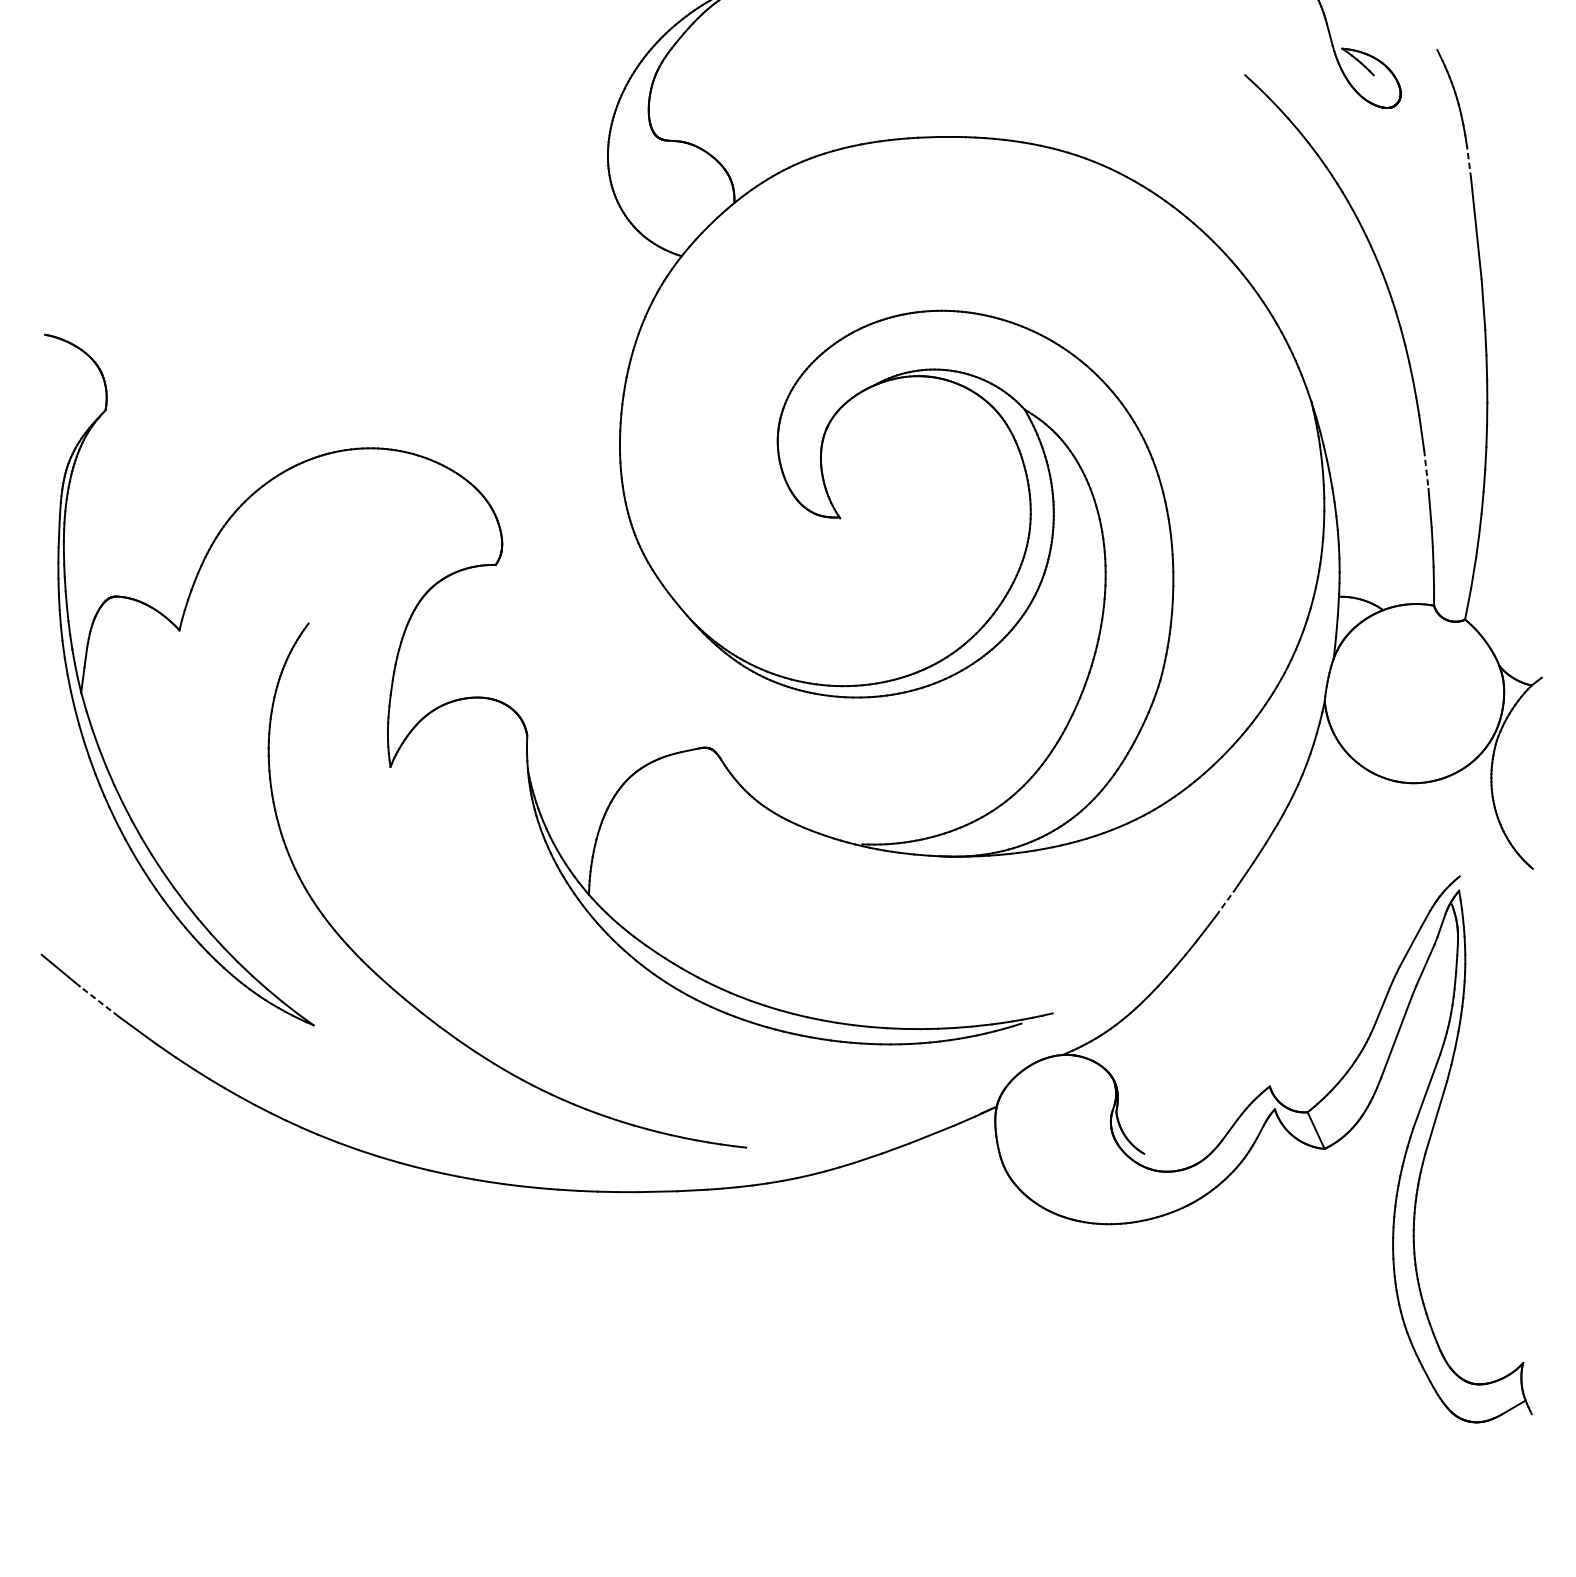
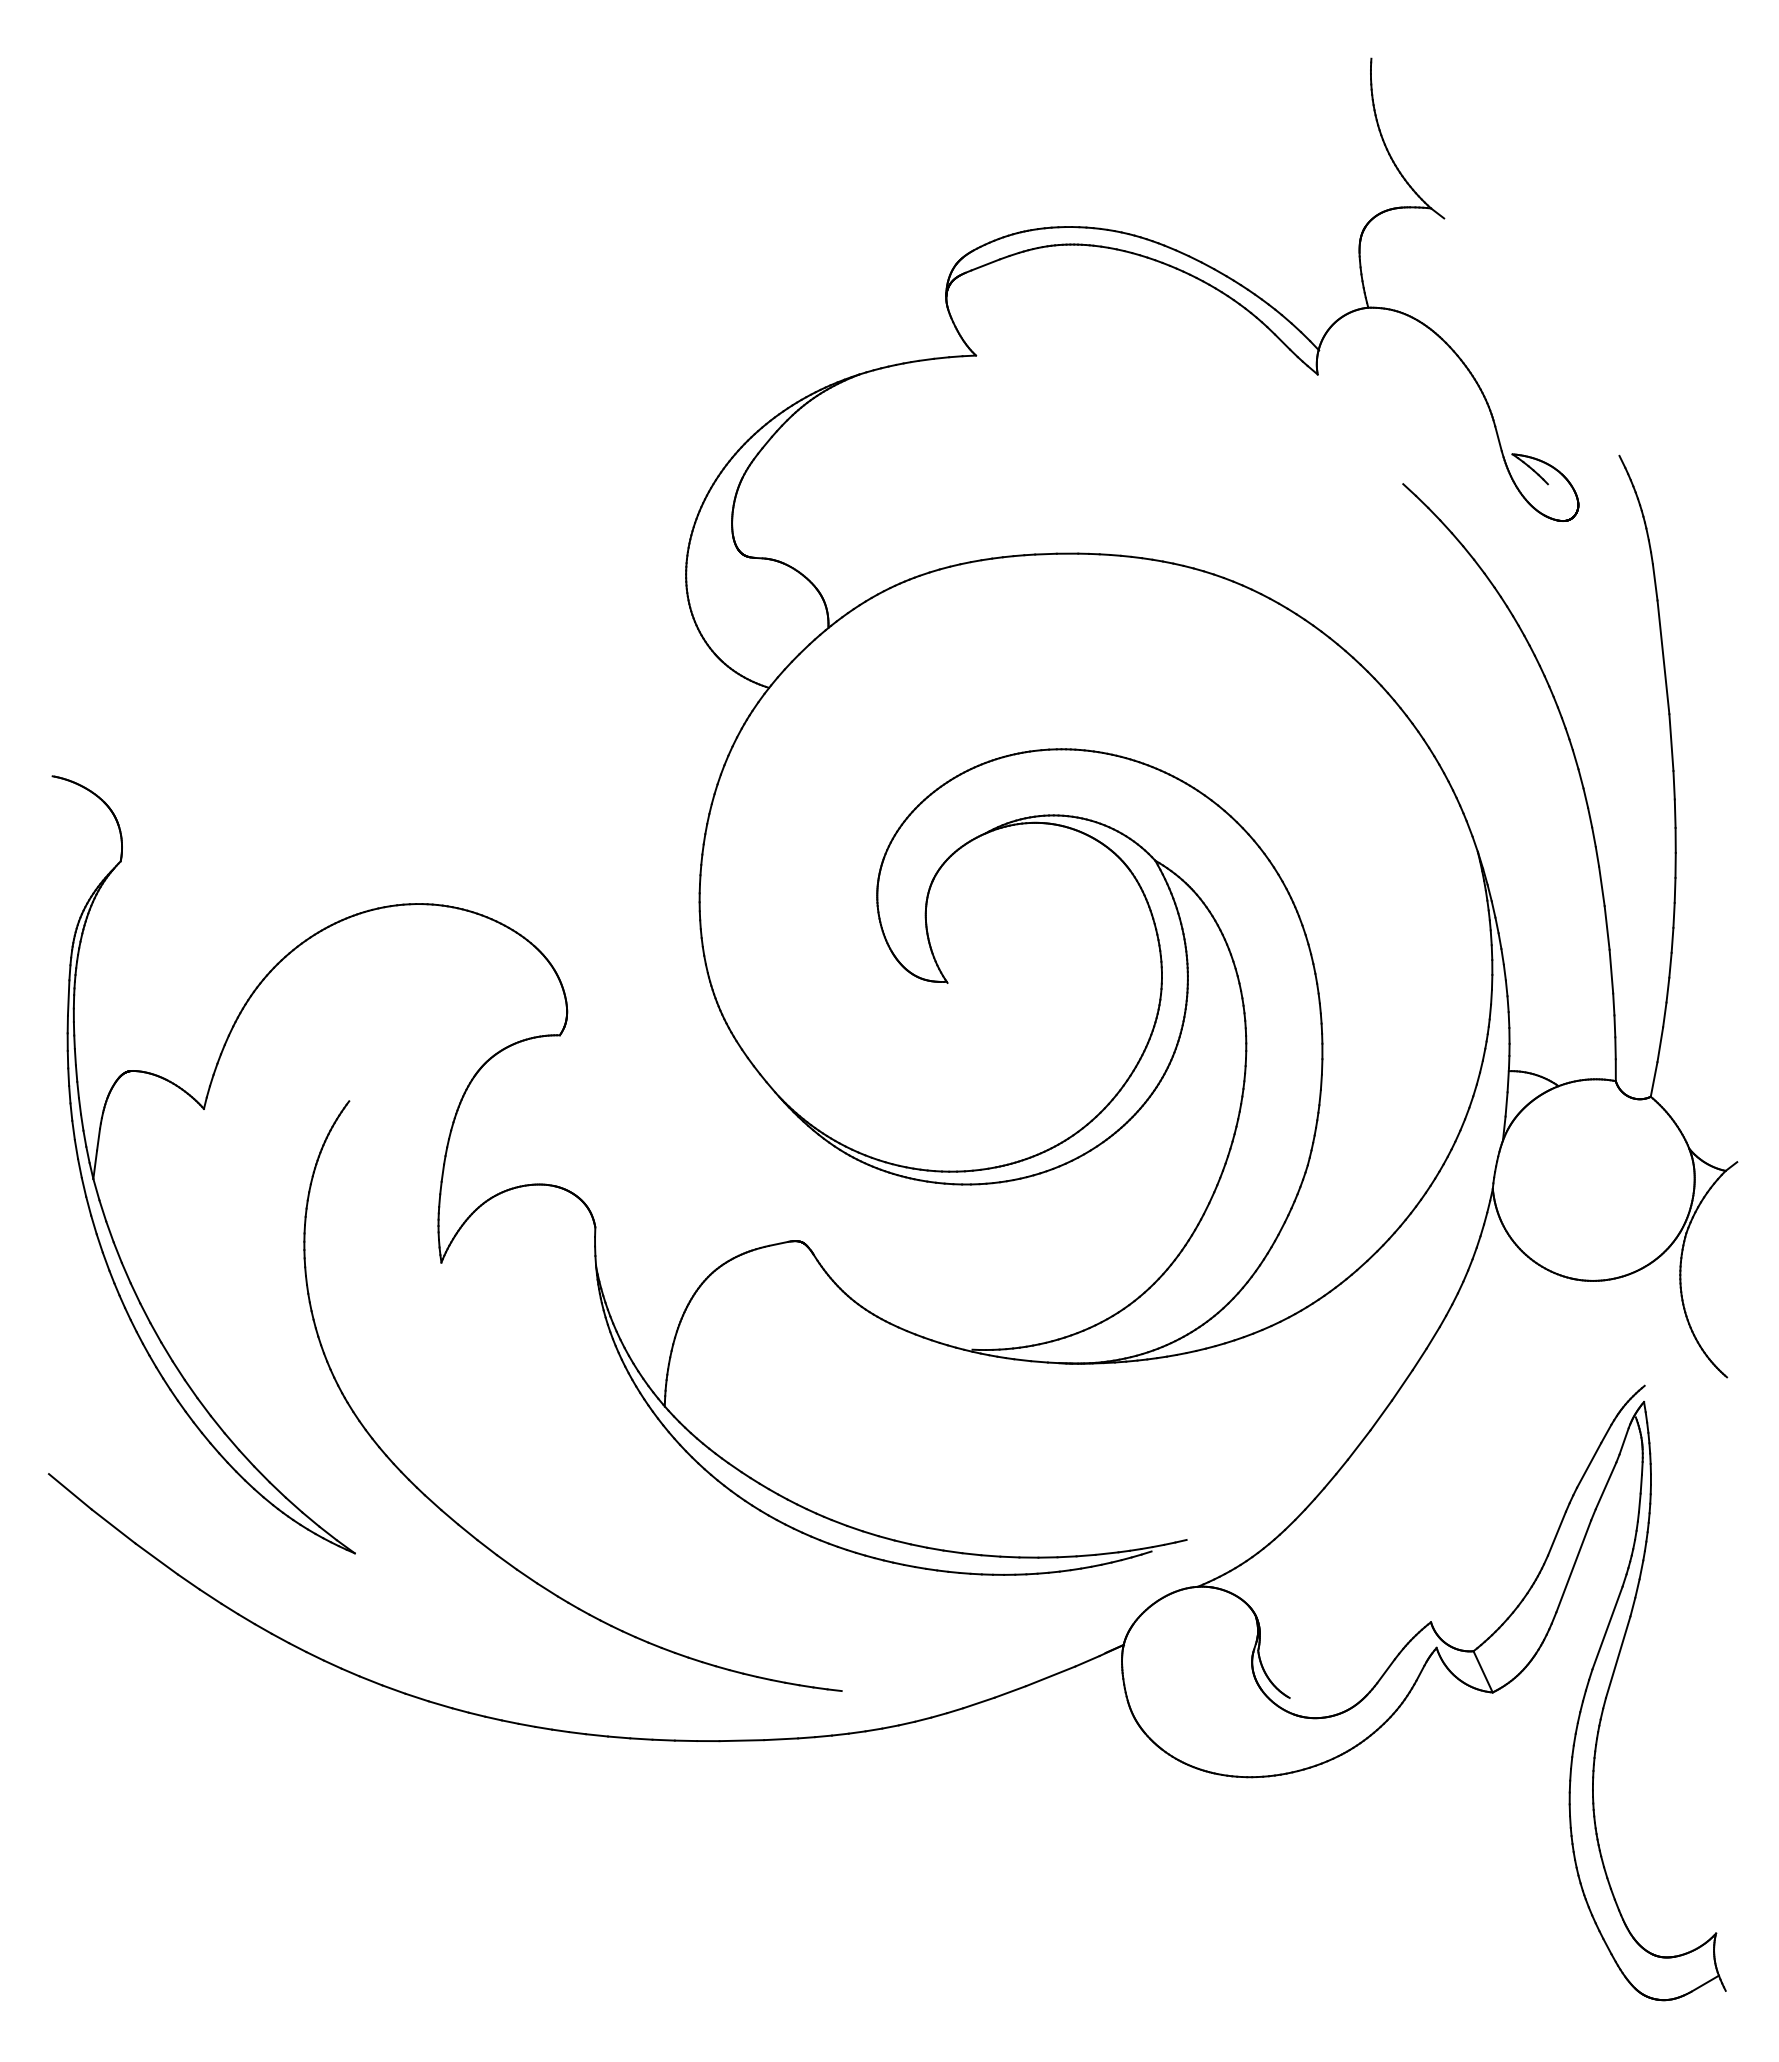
line: (1469, 161) -> (1655, 581), dashed -> solid
line: (1426, 469) -> (1607, 927), dashed -> solid
line: (1225, 902) -> (1381, 1415), dashed -> solid
line: (99, 1001) -> (113, 1526), dashed -> solid

